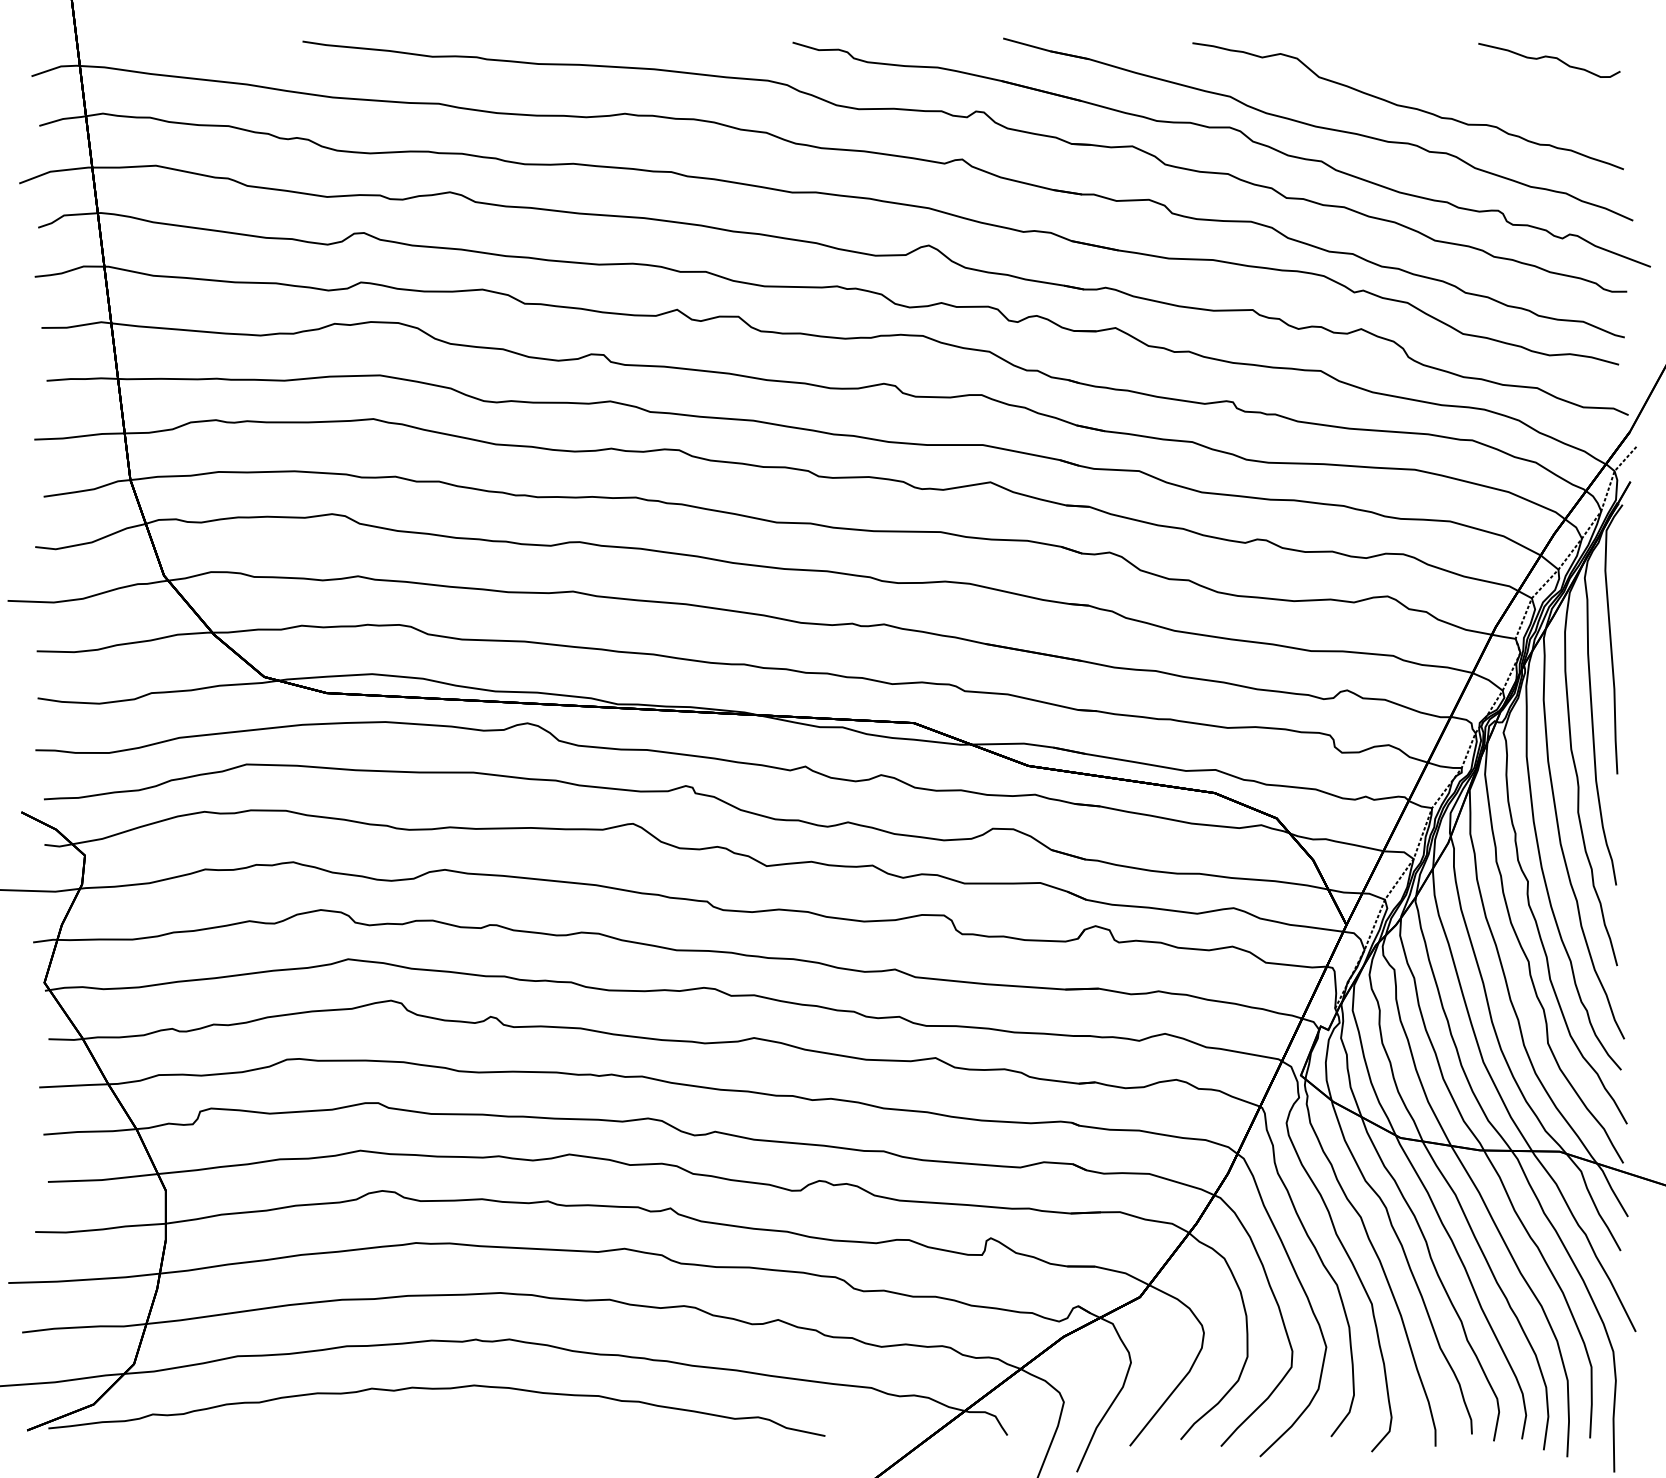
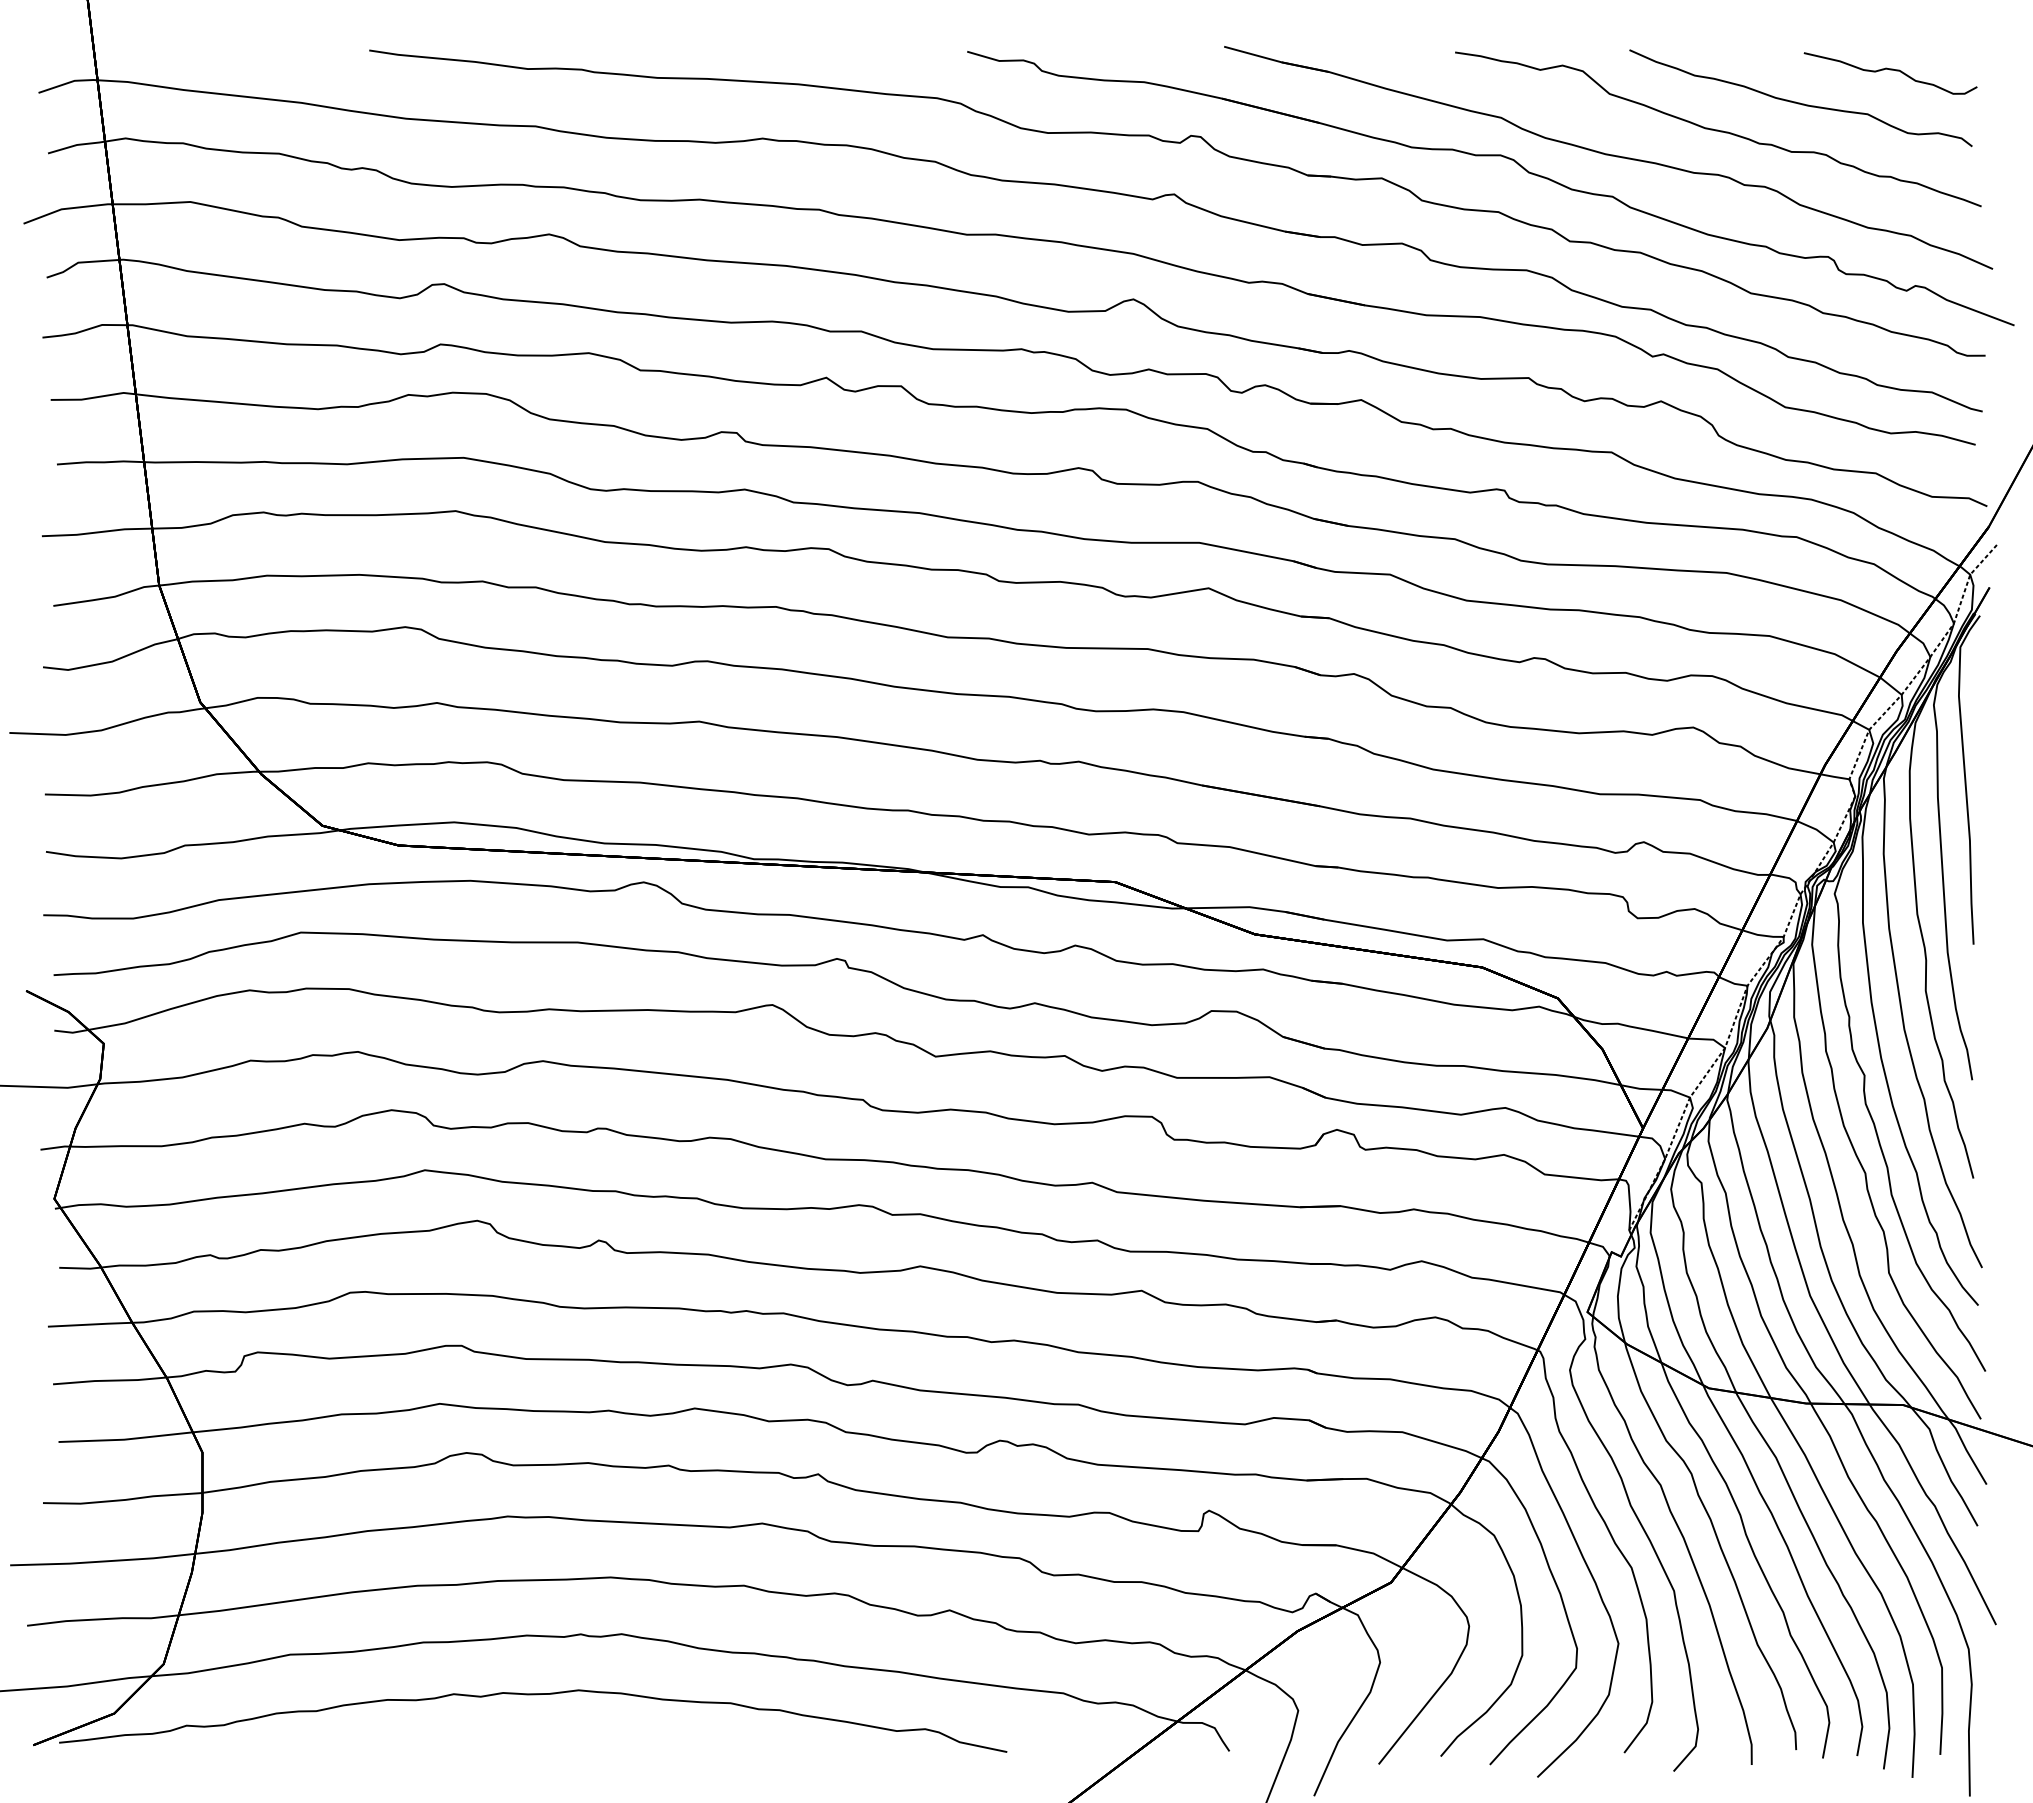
curve: (1473, 83) -> (1798, 101), added

